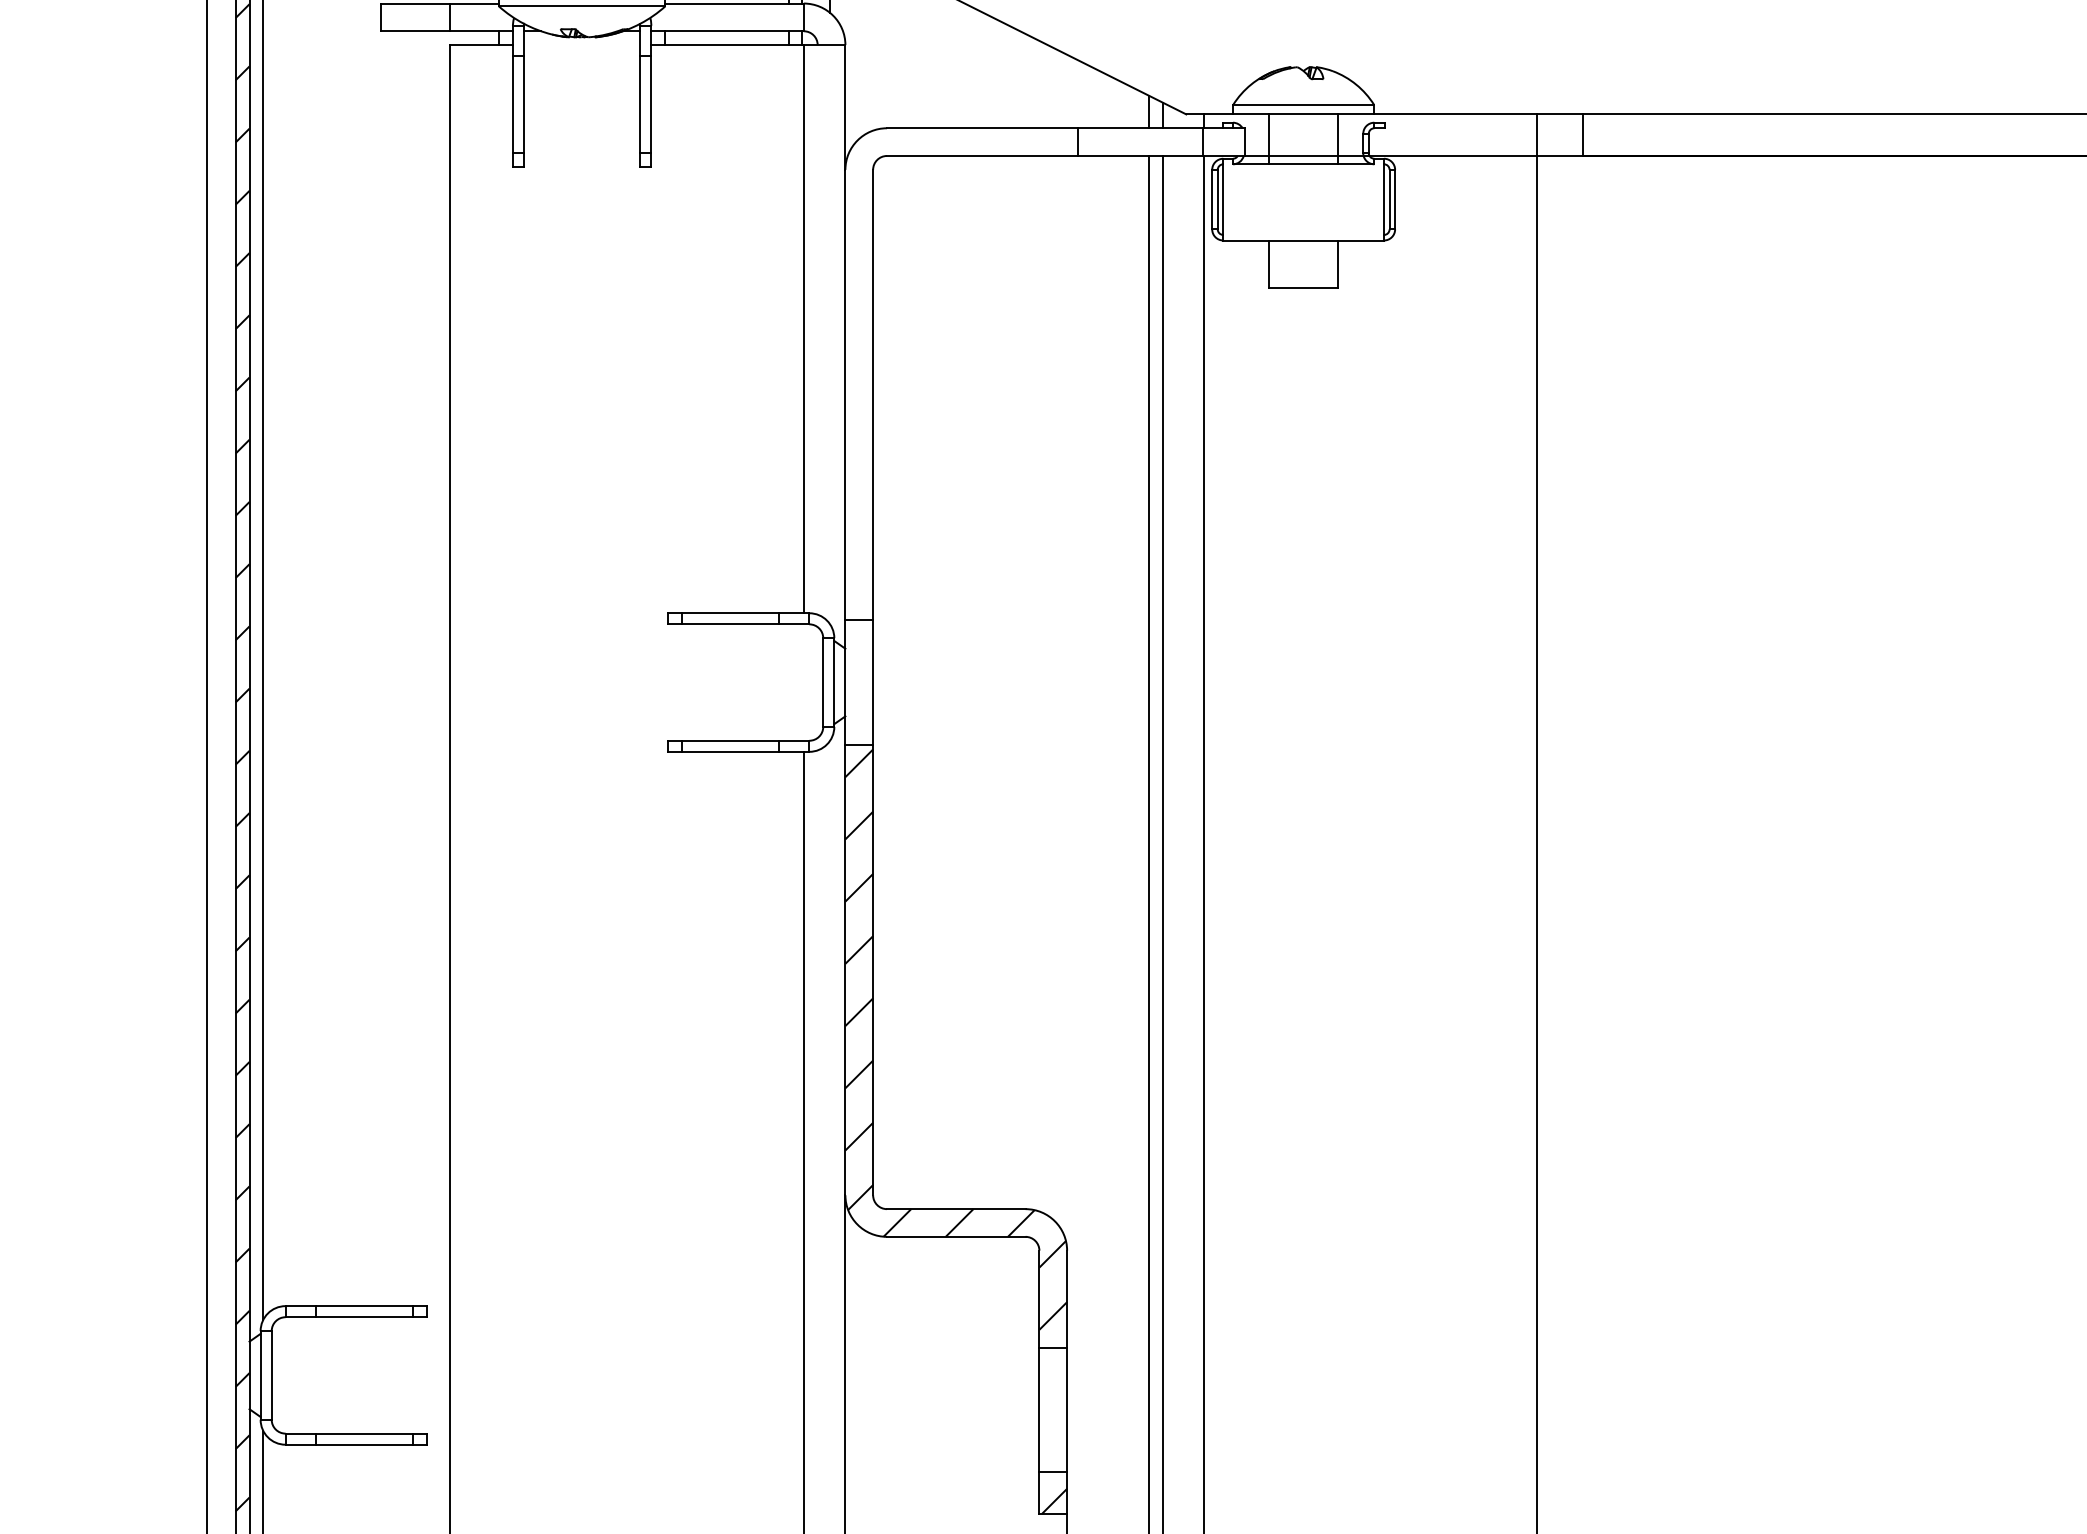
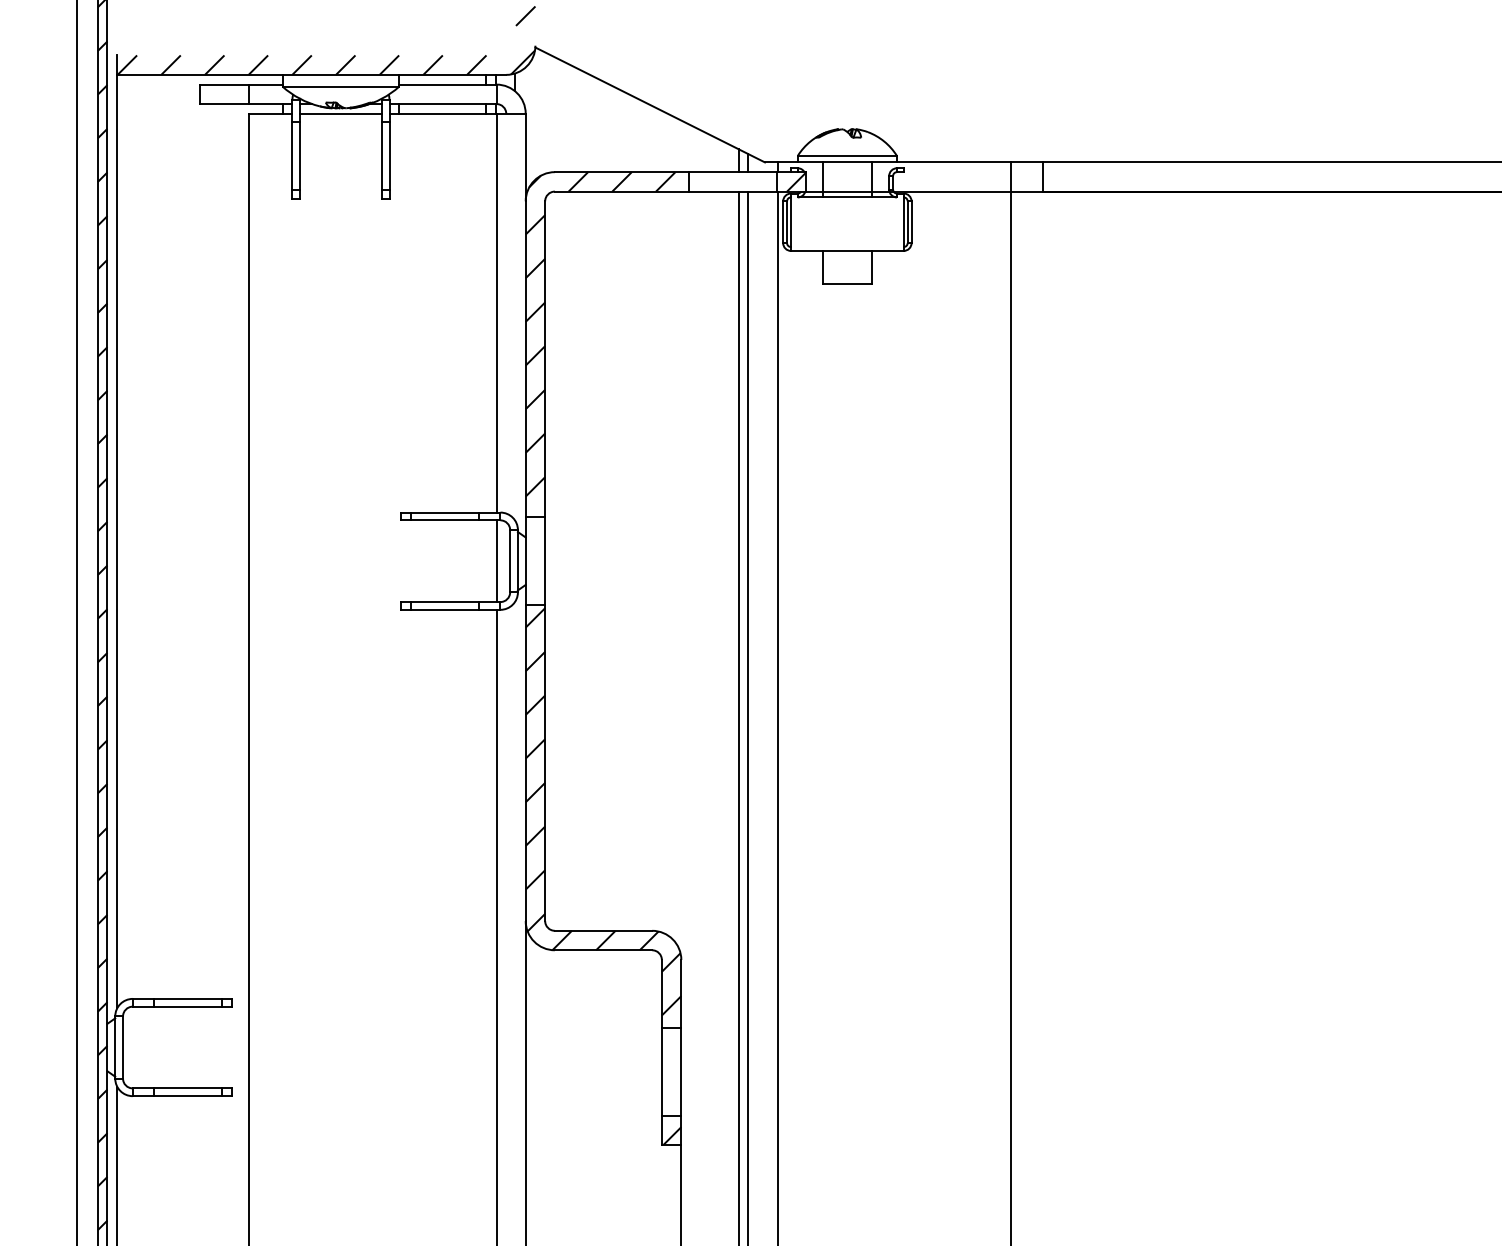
line: (581, 44) -> (340, 113), added
hatch: (1231, 141) -> (796, 181), added
hatch: (951, 359) -> (600, 334), added
line: (803, 682) -> (496, 561), added

